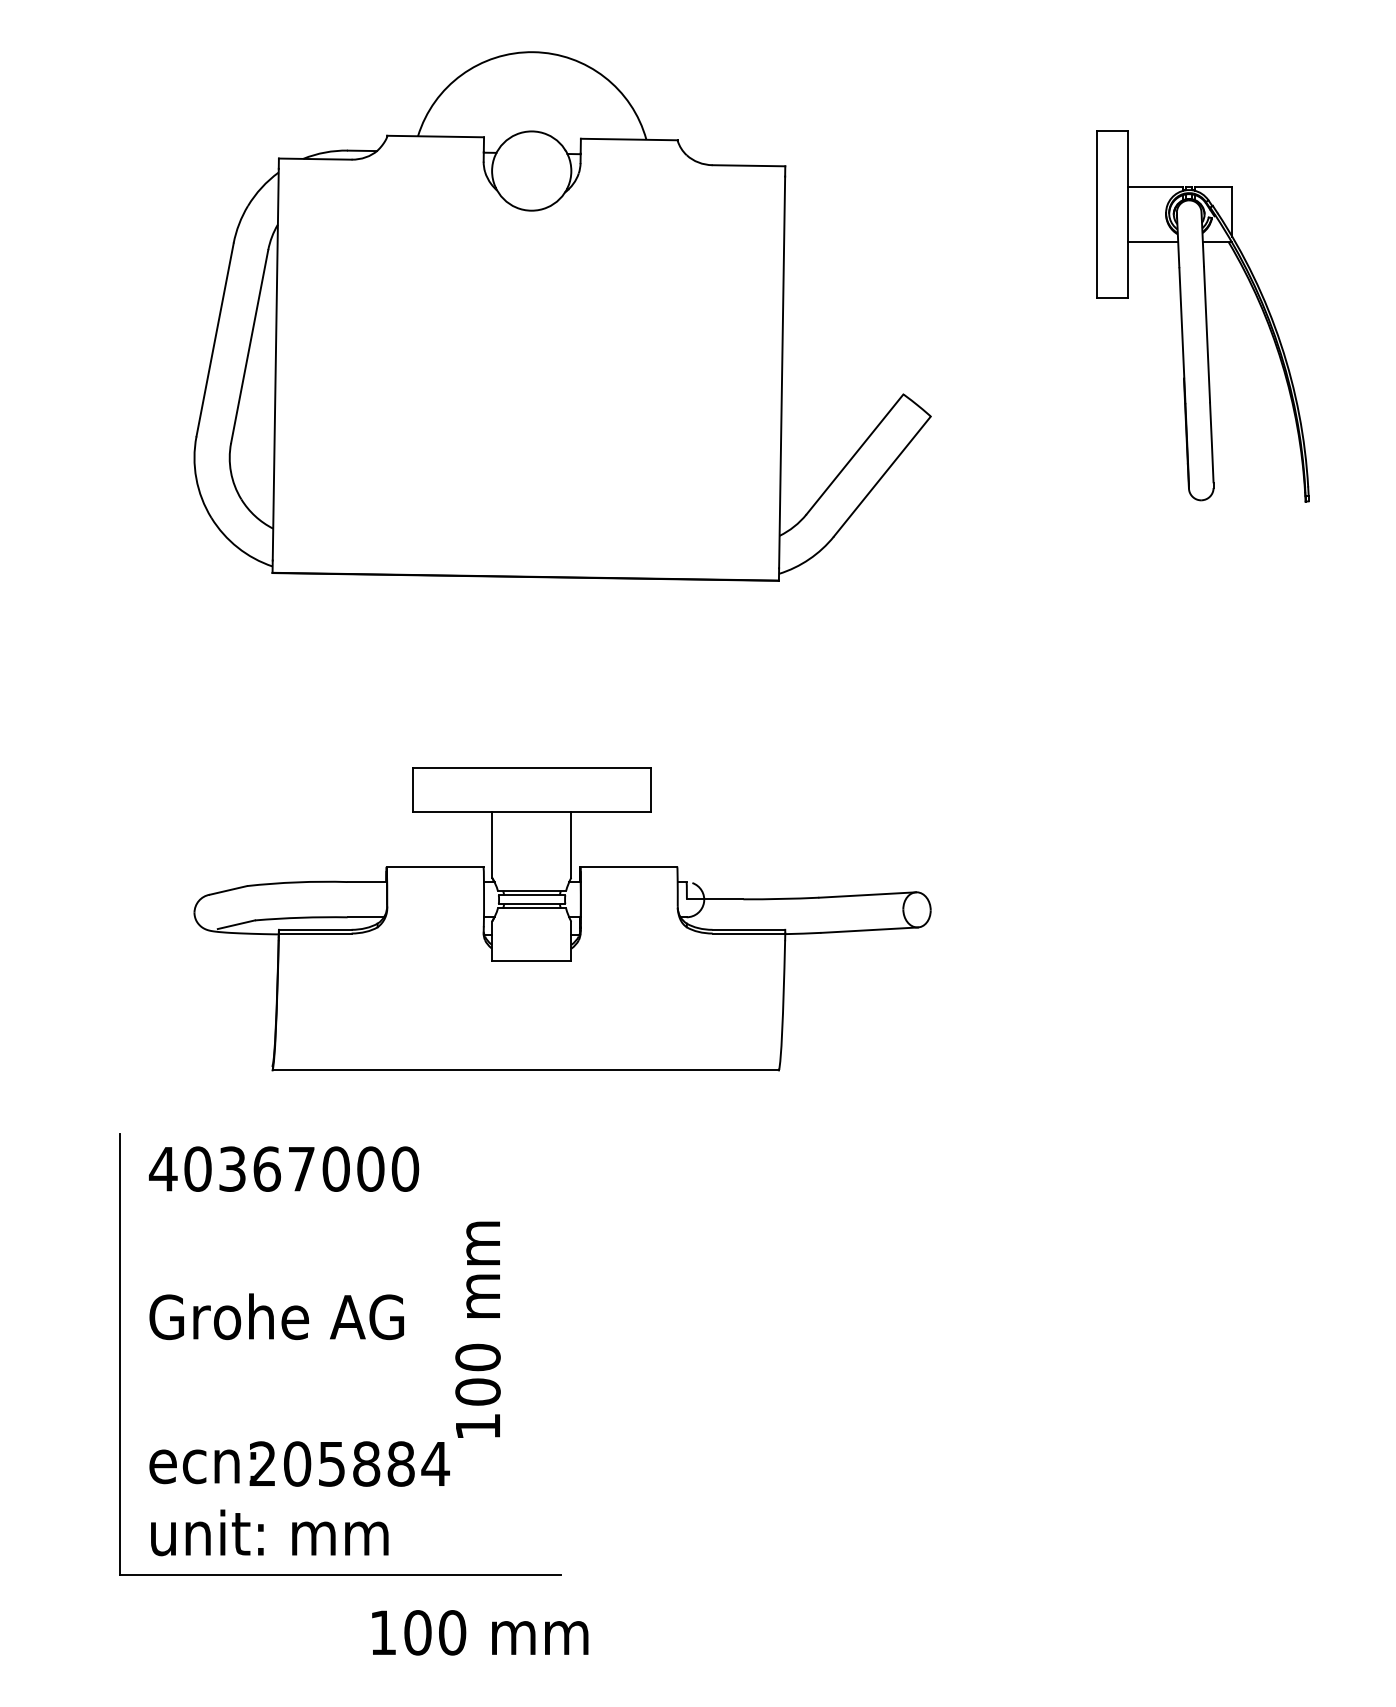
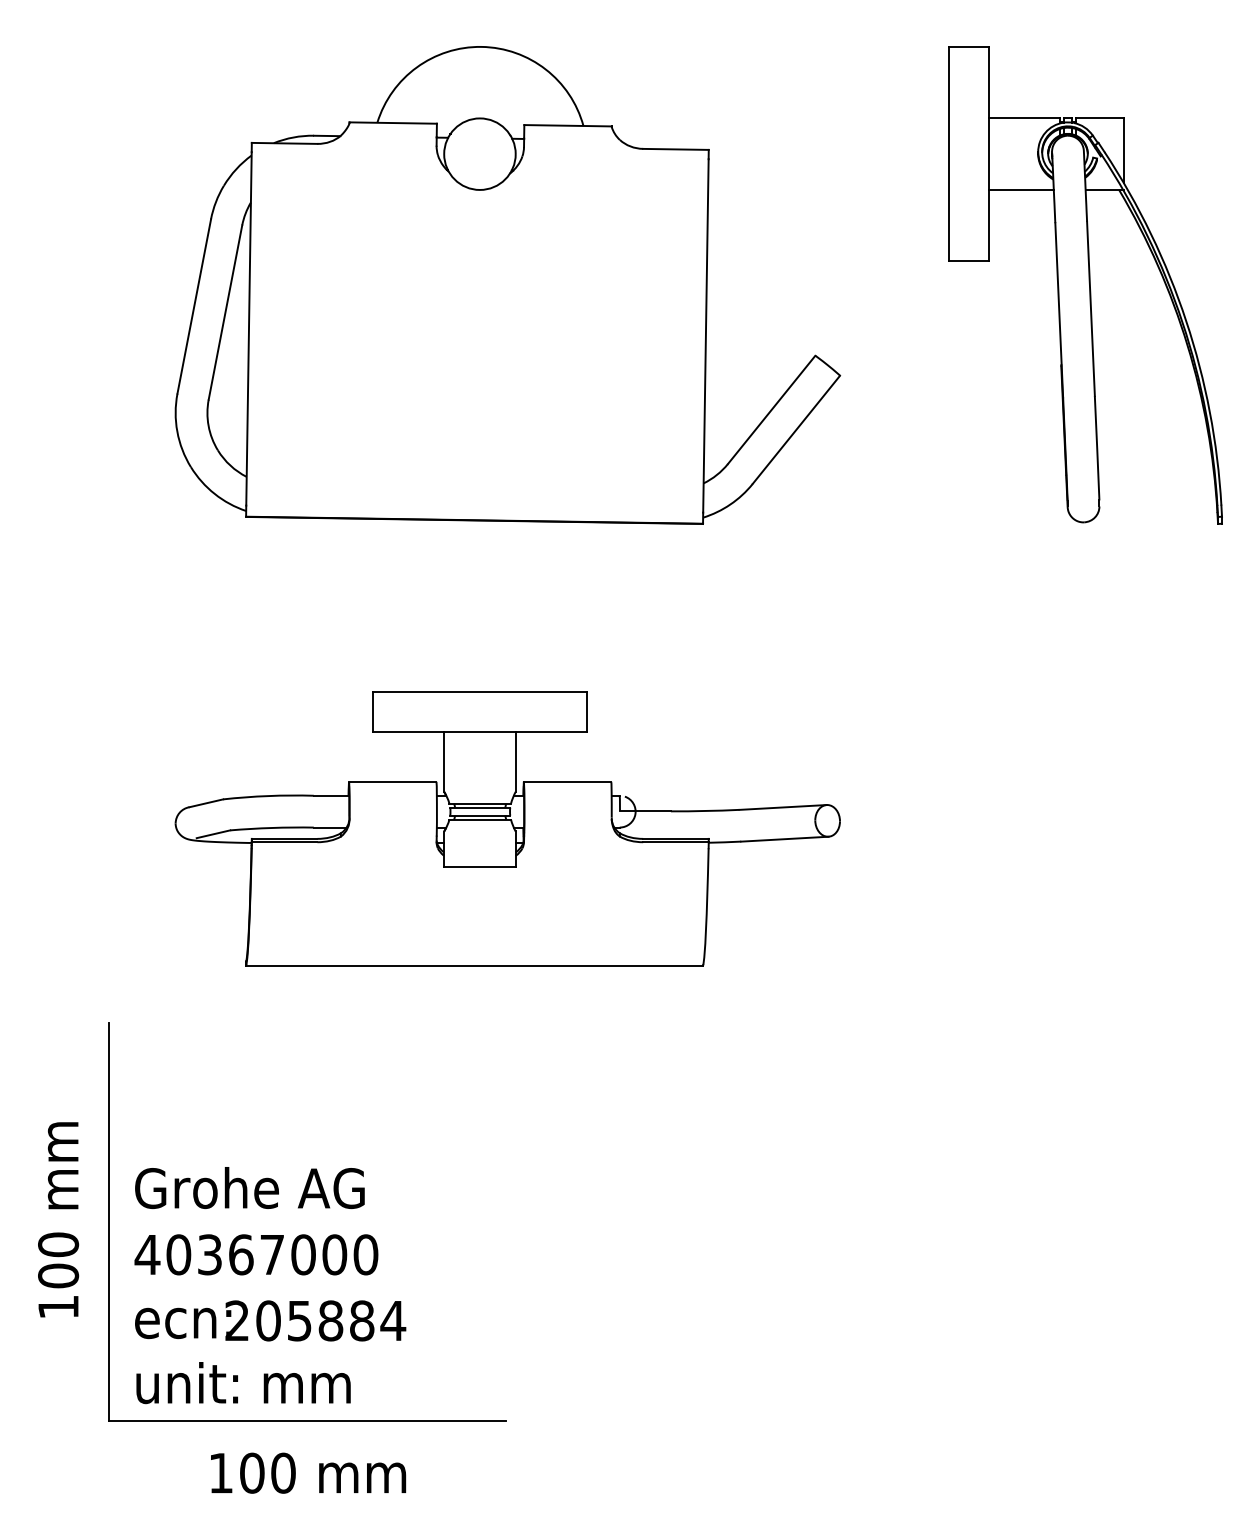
part: (1202, 316) -> (1085, 285), size x1.43
text: (284, 1168) -> (256, 1254), moved
text: (478, 1329) -> (58, 1219), moved
text: (480, 1632) -> (308, 1472), moved

